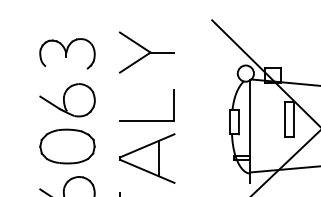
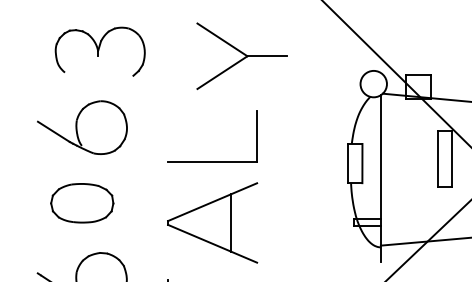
part: (146, 52) -> (240, 56), moved
part: (67, 53) -> (100, 51), moved
part: (67, 146) -> (82, 203), size x0.7

